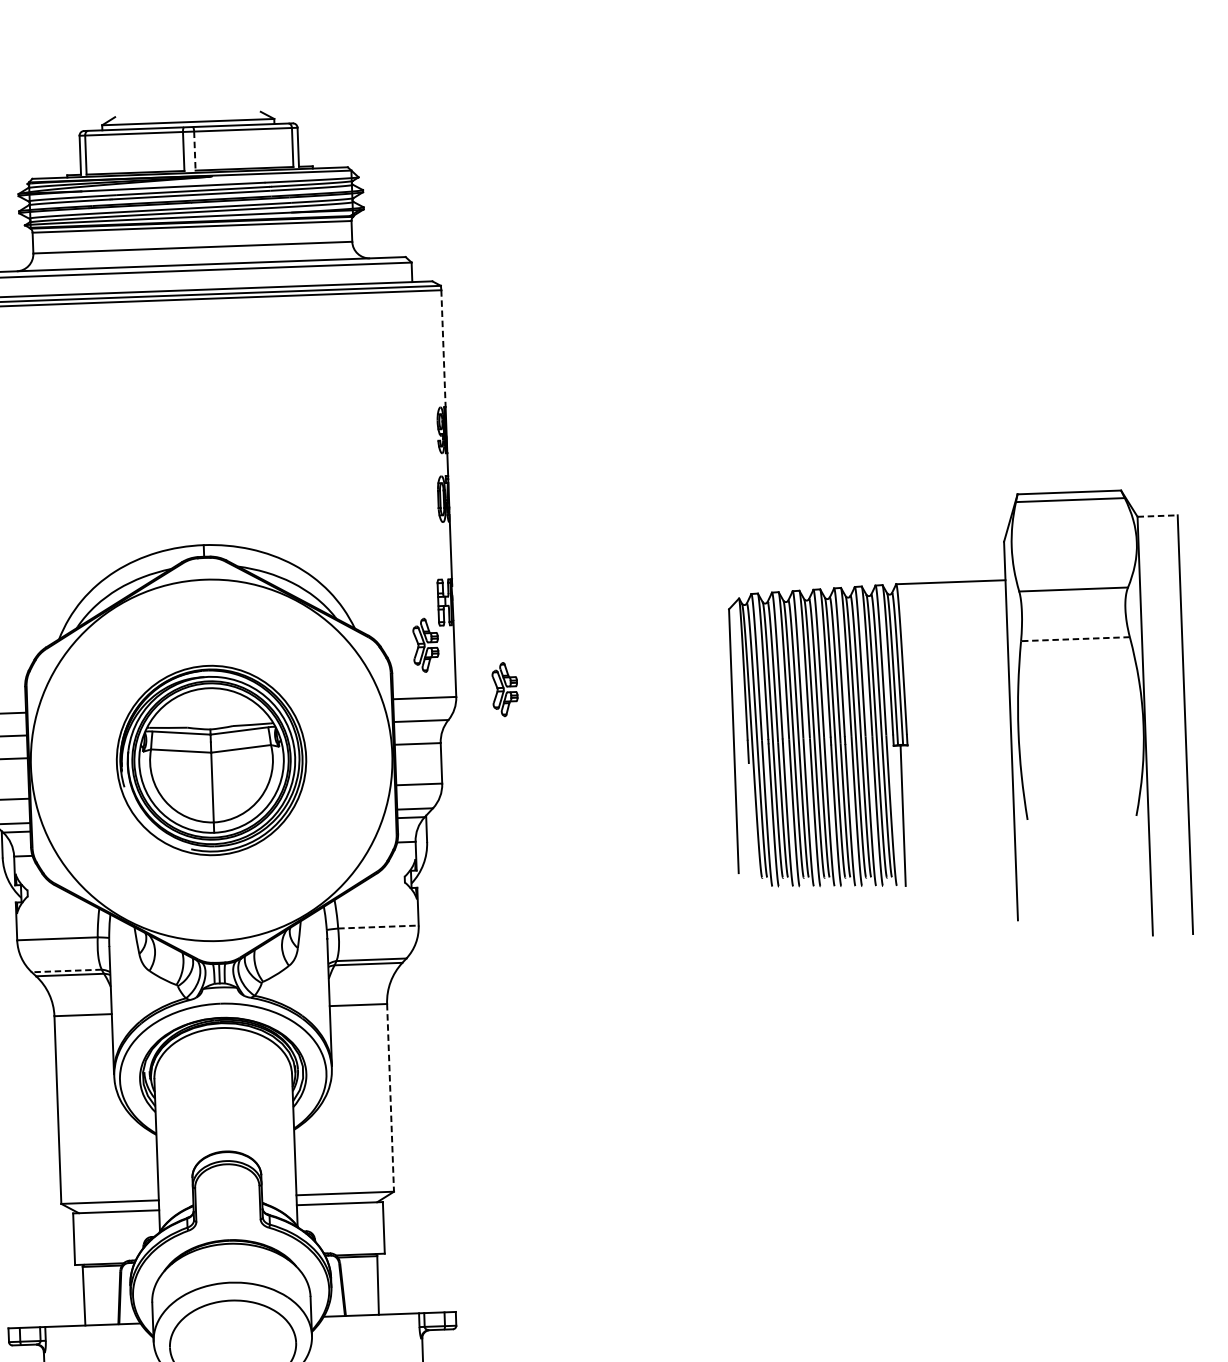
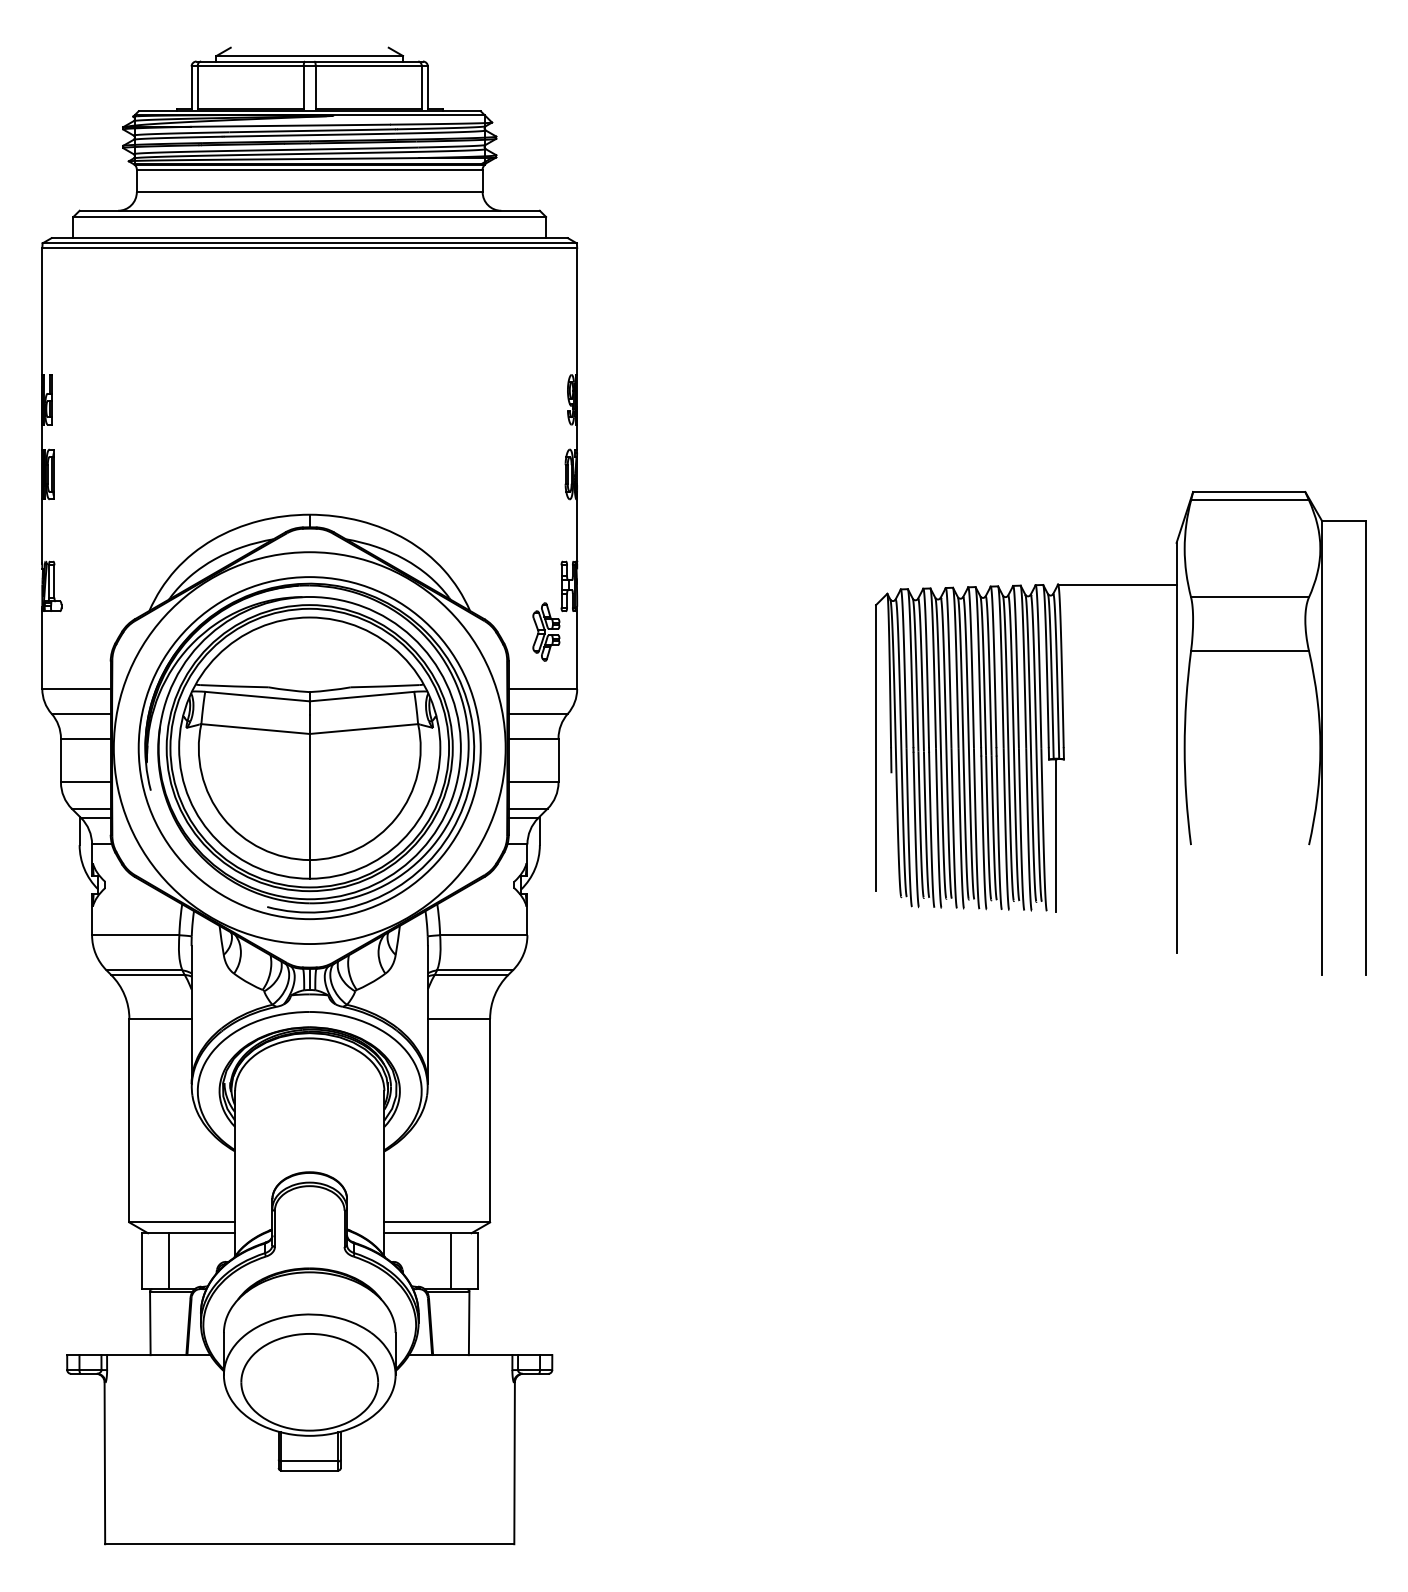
line: (194, 151) -> (315, 88), dashed -> solid
line: (443, 349) -> (577, 312), dashed -> solid
line: (1157, 516) -> (1343, 521), dashed -> solid
line: (1075, 639) -> (1250, 651), dashed -> solid
part: (505, 689) -> (630, 682), removed
part: (211, 760) -> (309, 748), size x1.67
line: (378, 927) -> (483, 935), dashed -> solid
line: (66, 971) -> (144, 970), dashed -> solid
line: (390, 1097) -> (490, 1120), dashed -> solid
line: (358, 1229) -> (450, 1261), added
line: (98, 1238) -> (168, 1261), added

